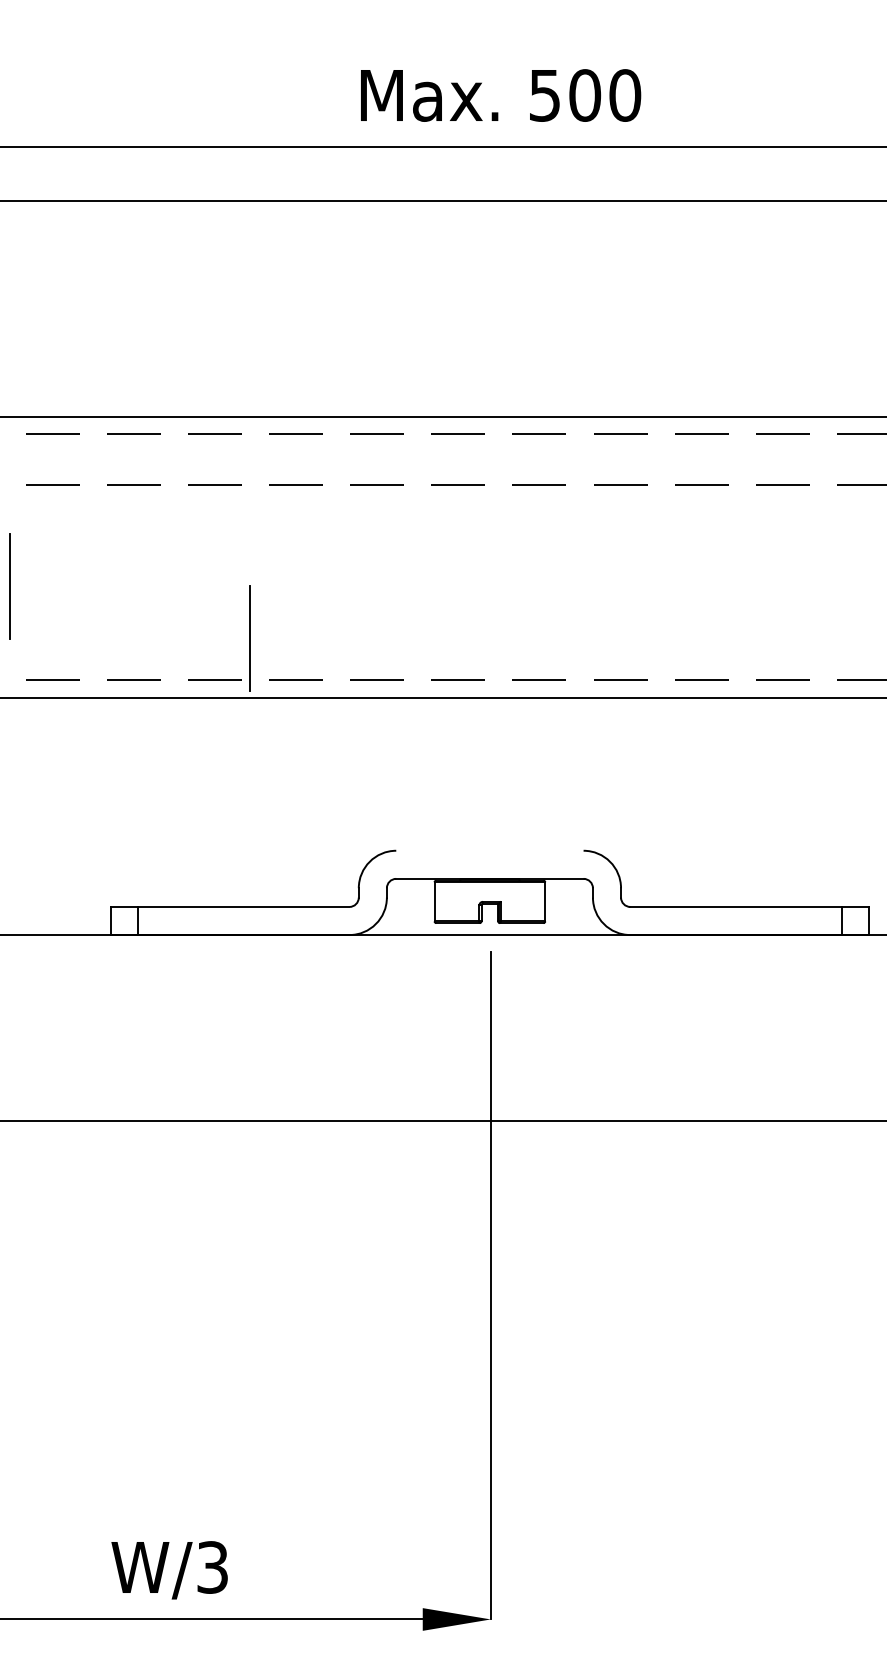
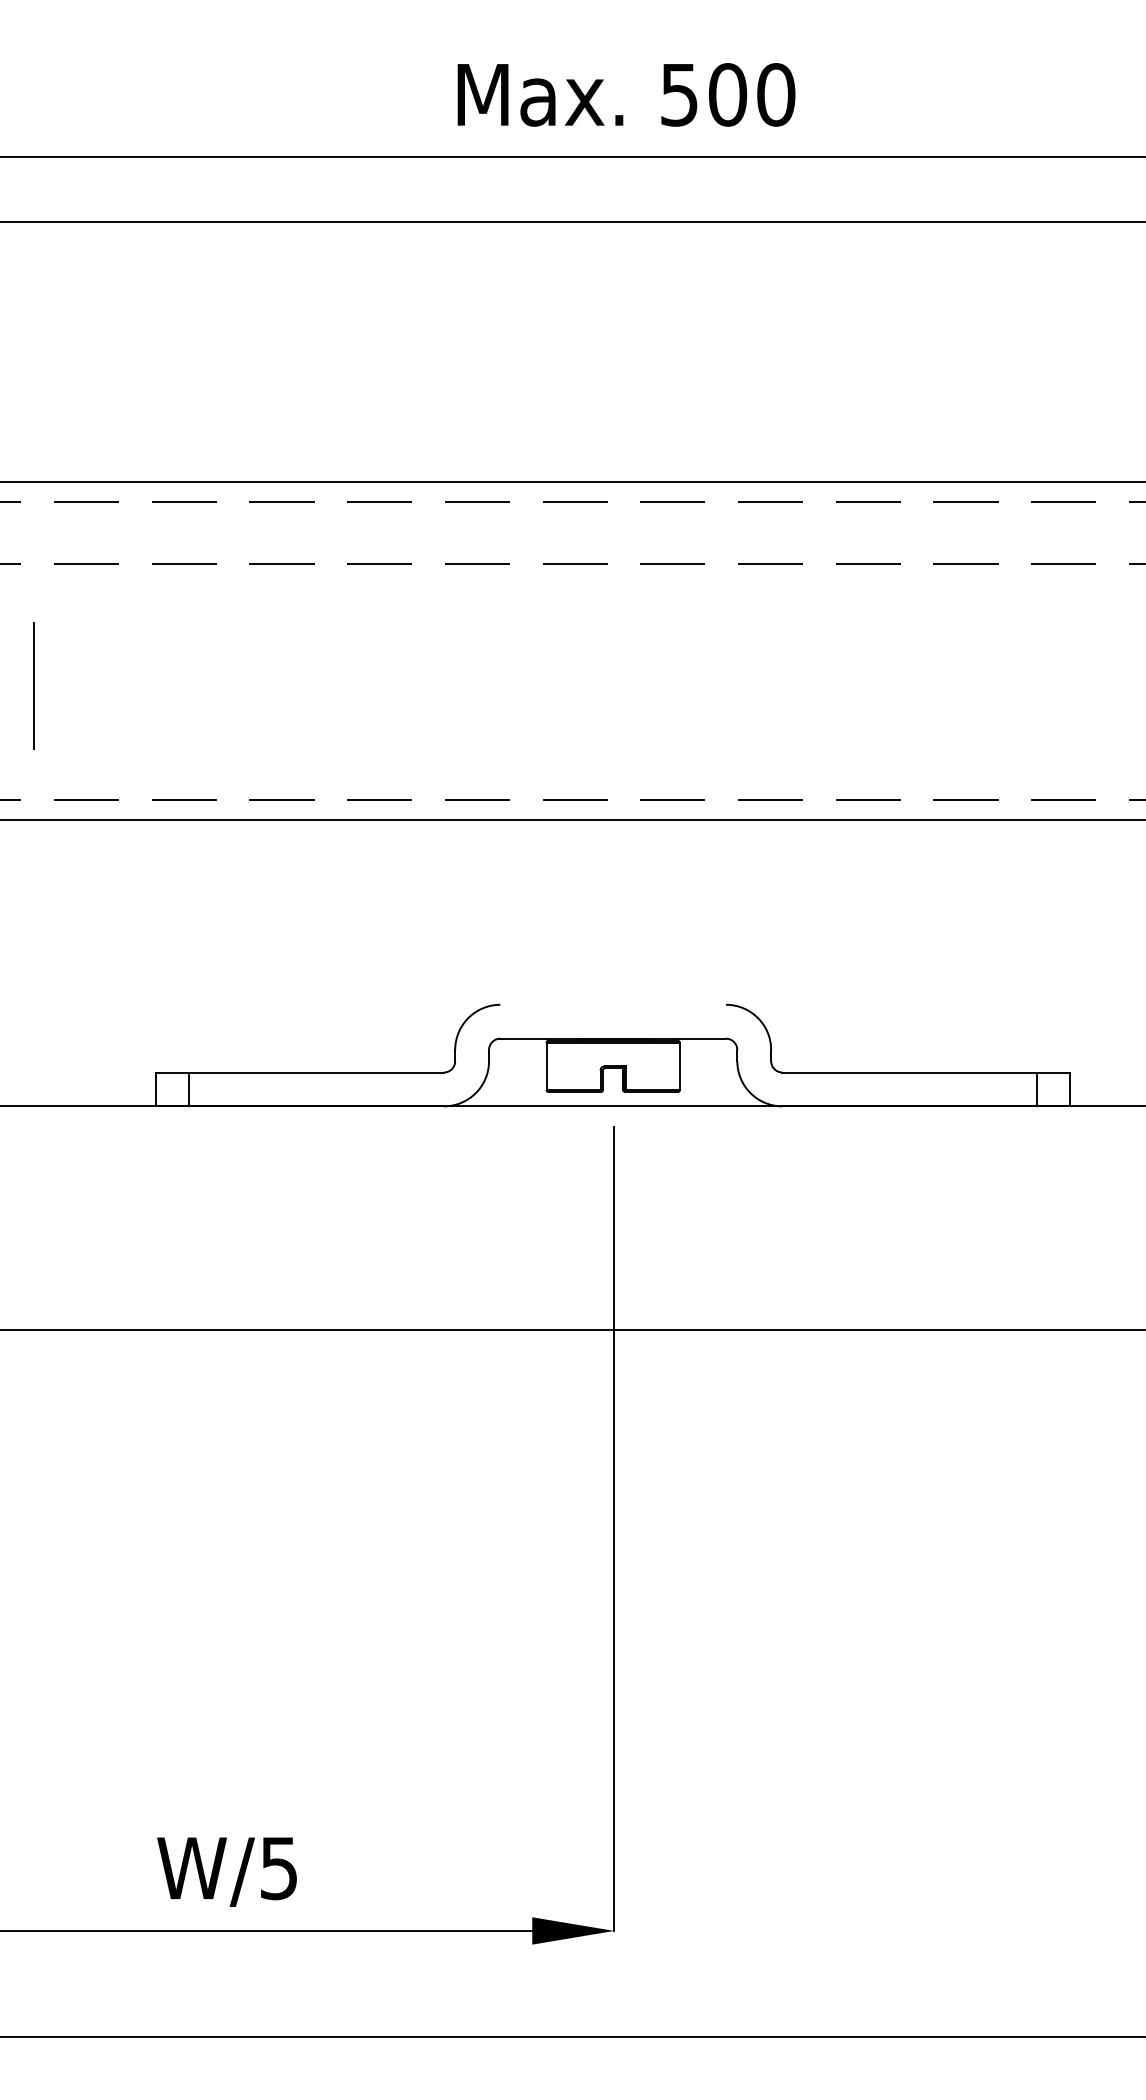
line: (249, 638) -> (323, 748), removed
text: (212, 1566) -> (279, 1867), W/3 -> W/5

